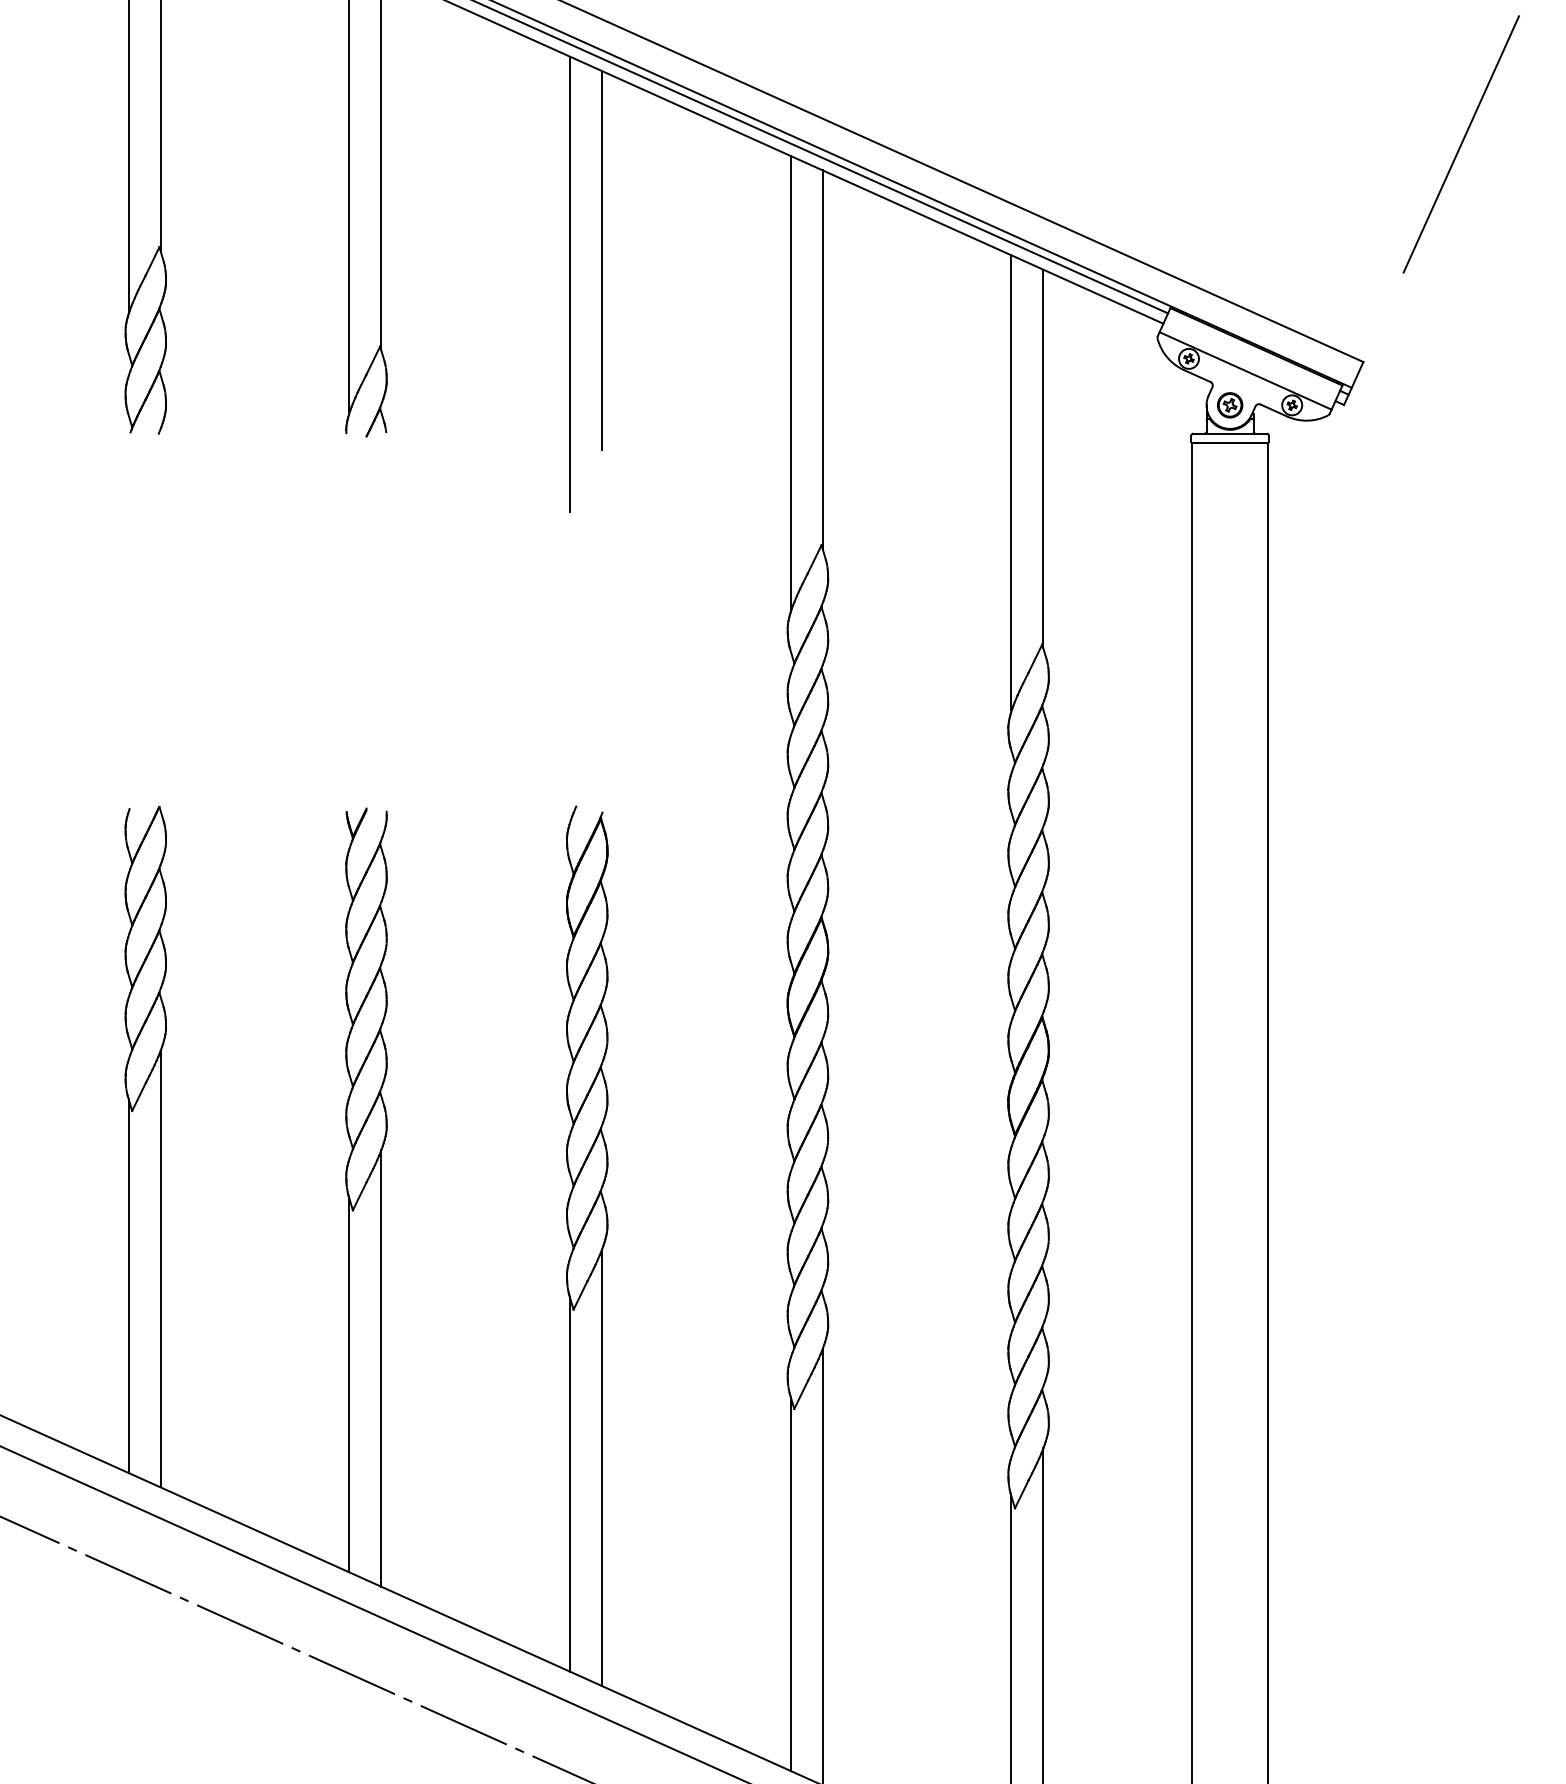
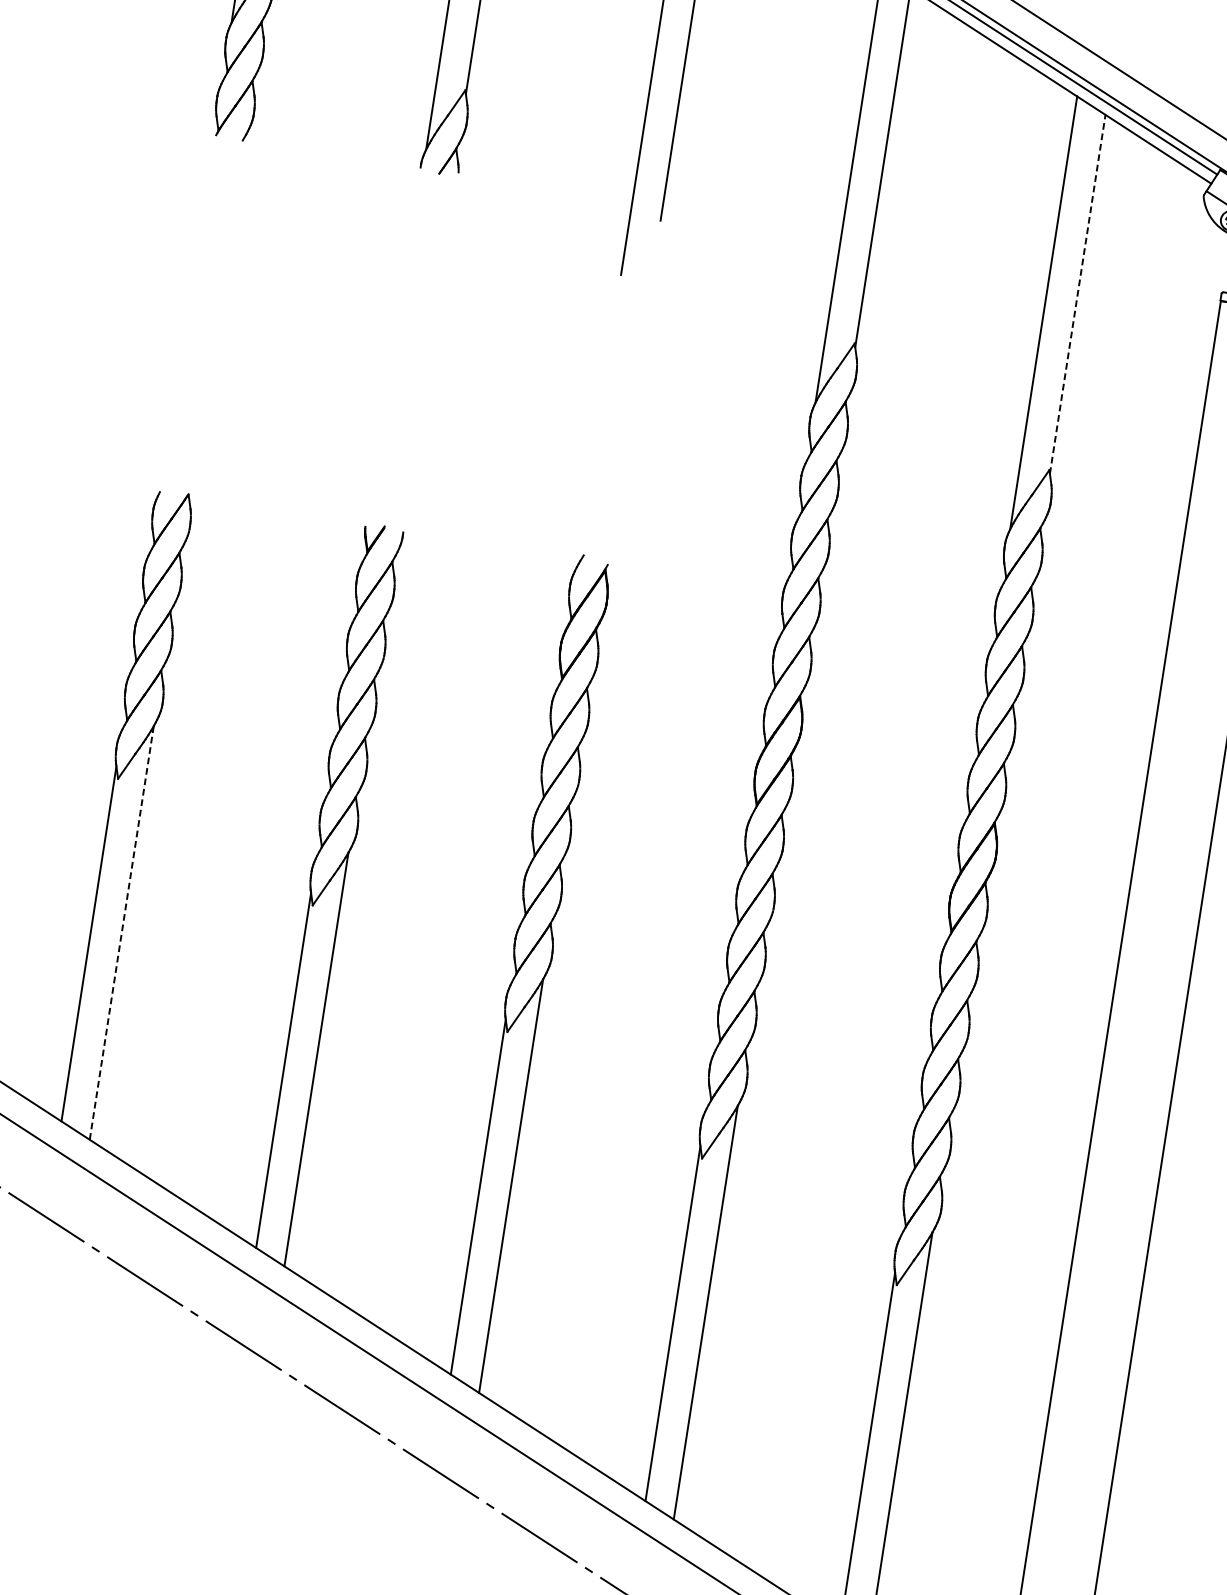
line: (1043, 458) -> (1077, 293), solid -> dashed
line: (160, 1268) -> (121, 932), solid -> dashed

